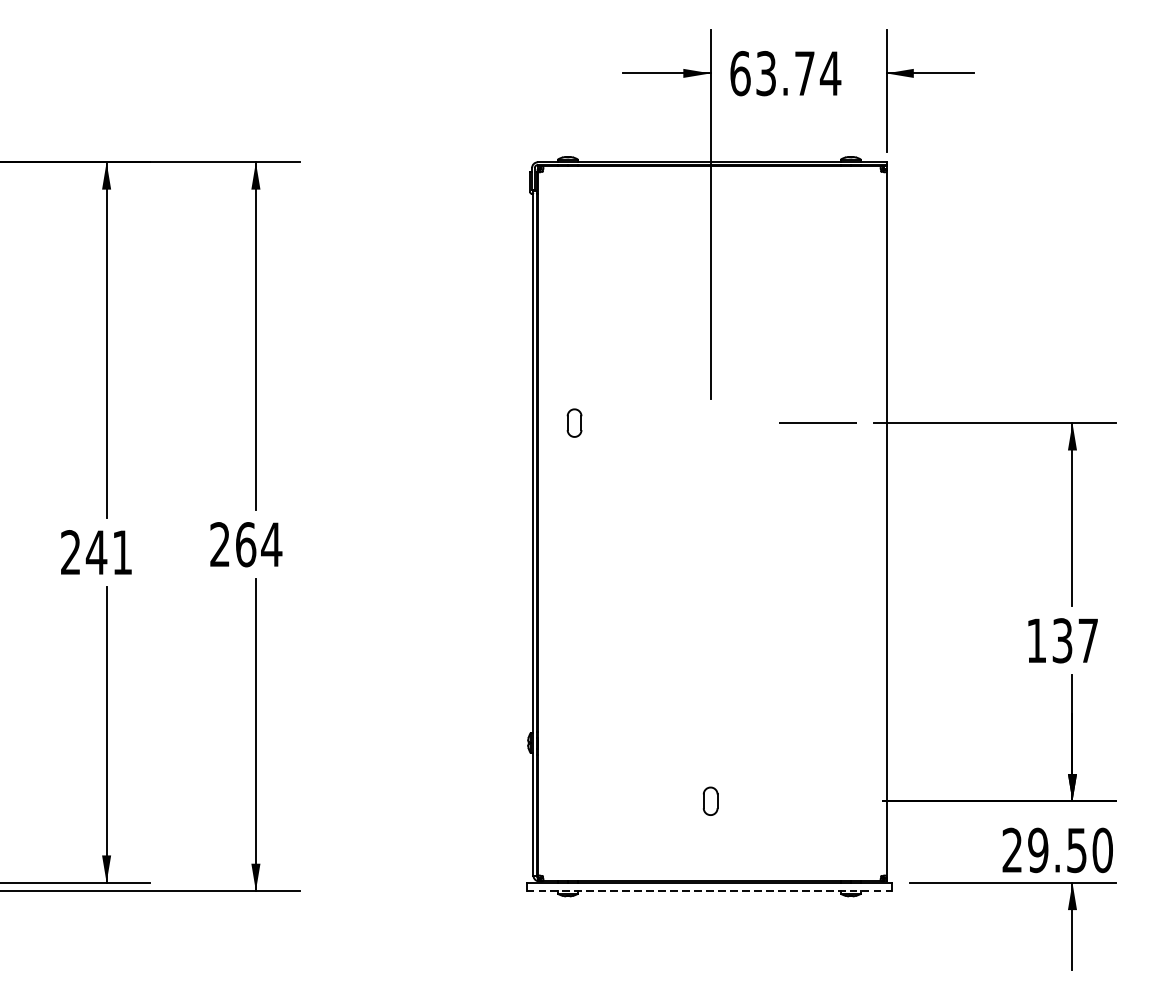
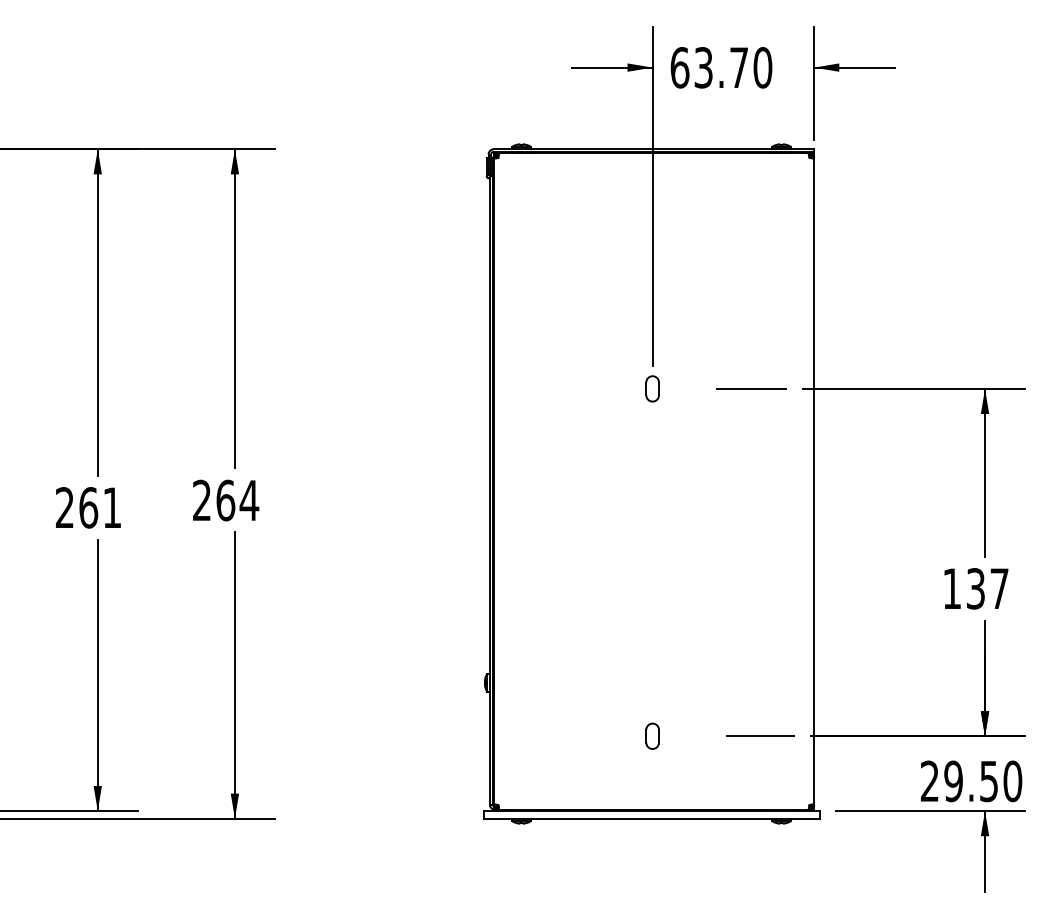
text: (830, 73) -> (762, 67), 63.74 -> 63.70
part: (574, 422) -> (652, 388), moved
text: (96, 552) -> (88, 507), 241 -> 261
line: (828, 801) -> (760, 736), added
line: (709, 890) -> (651, 818), dashed -> solid

